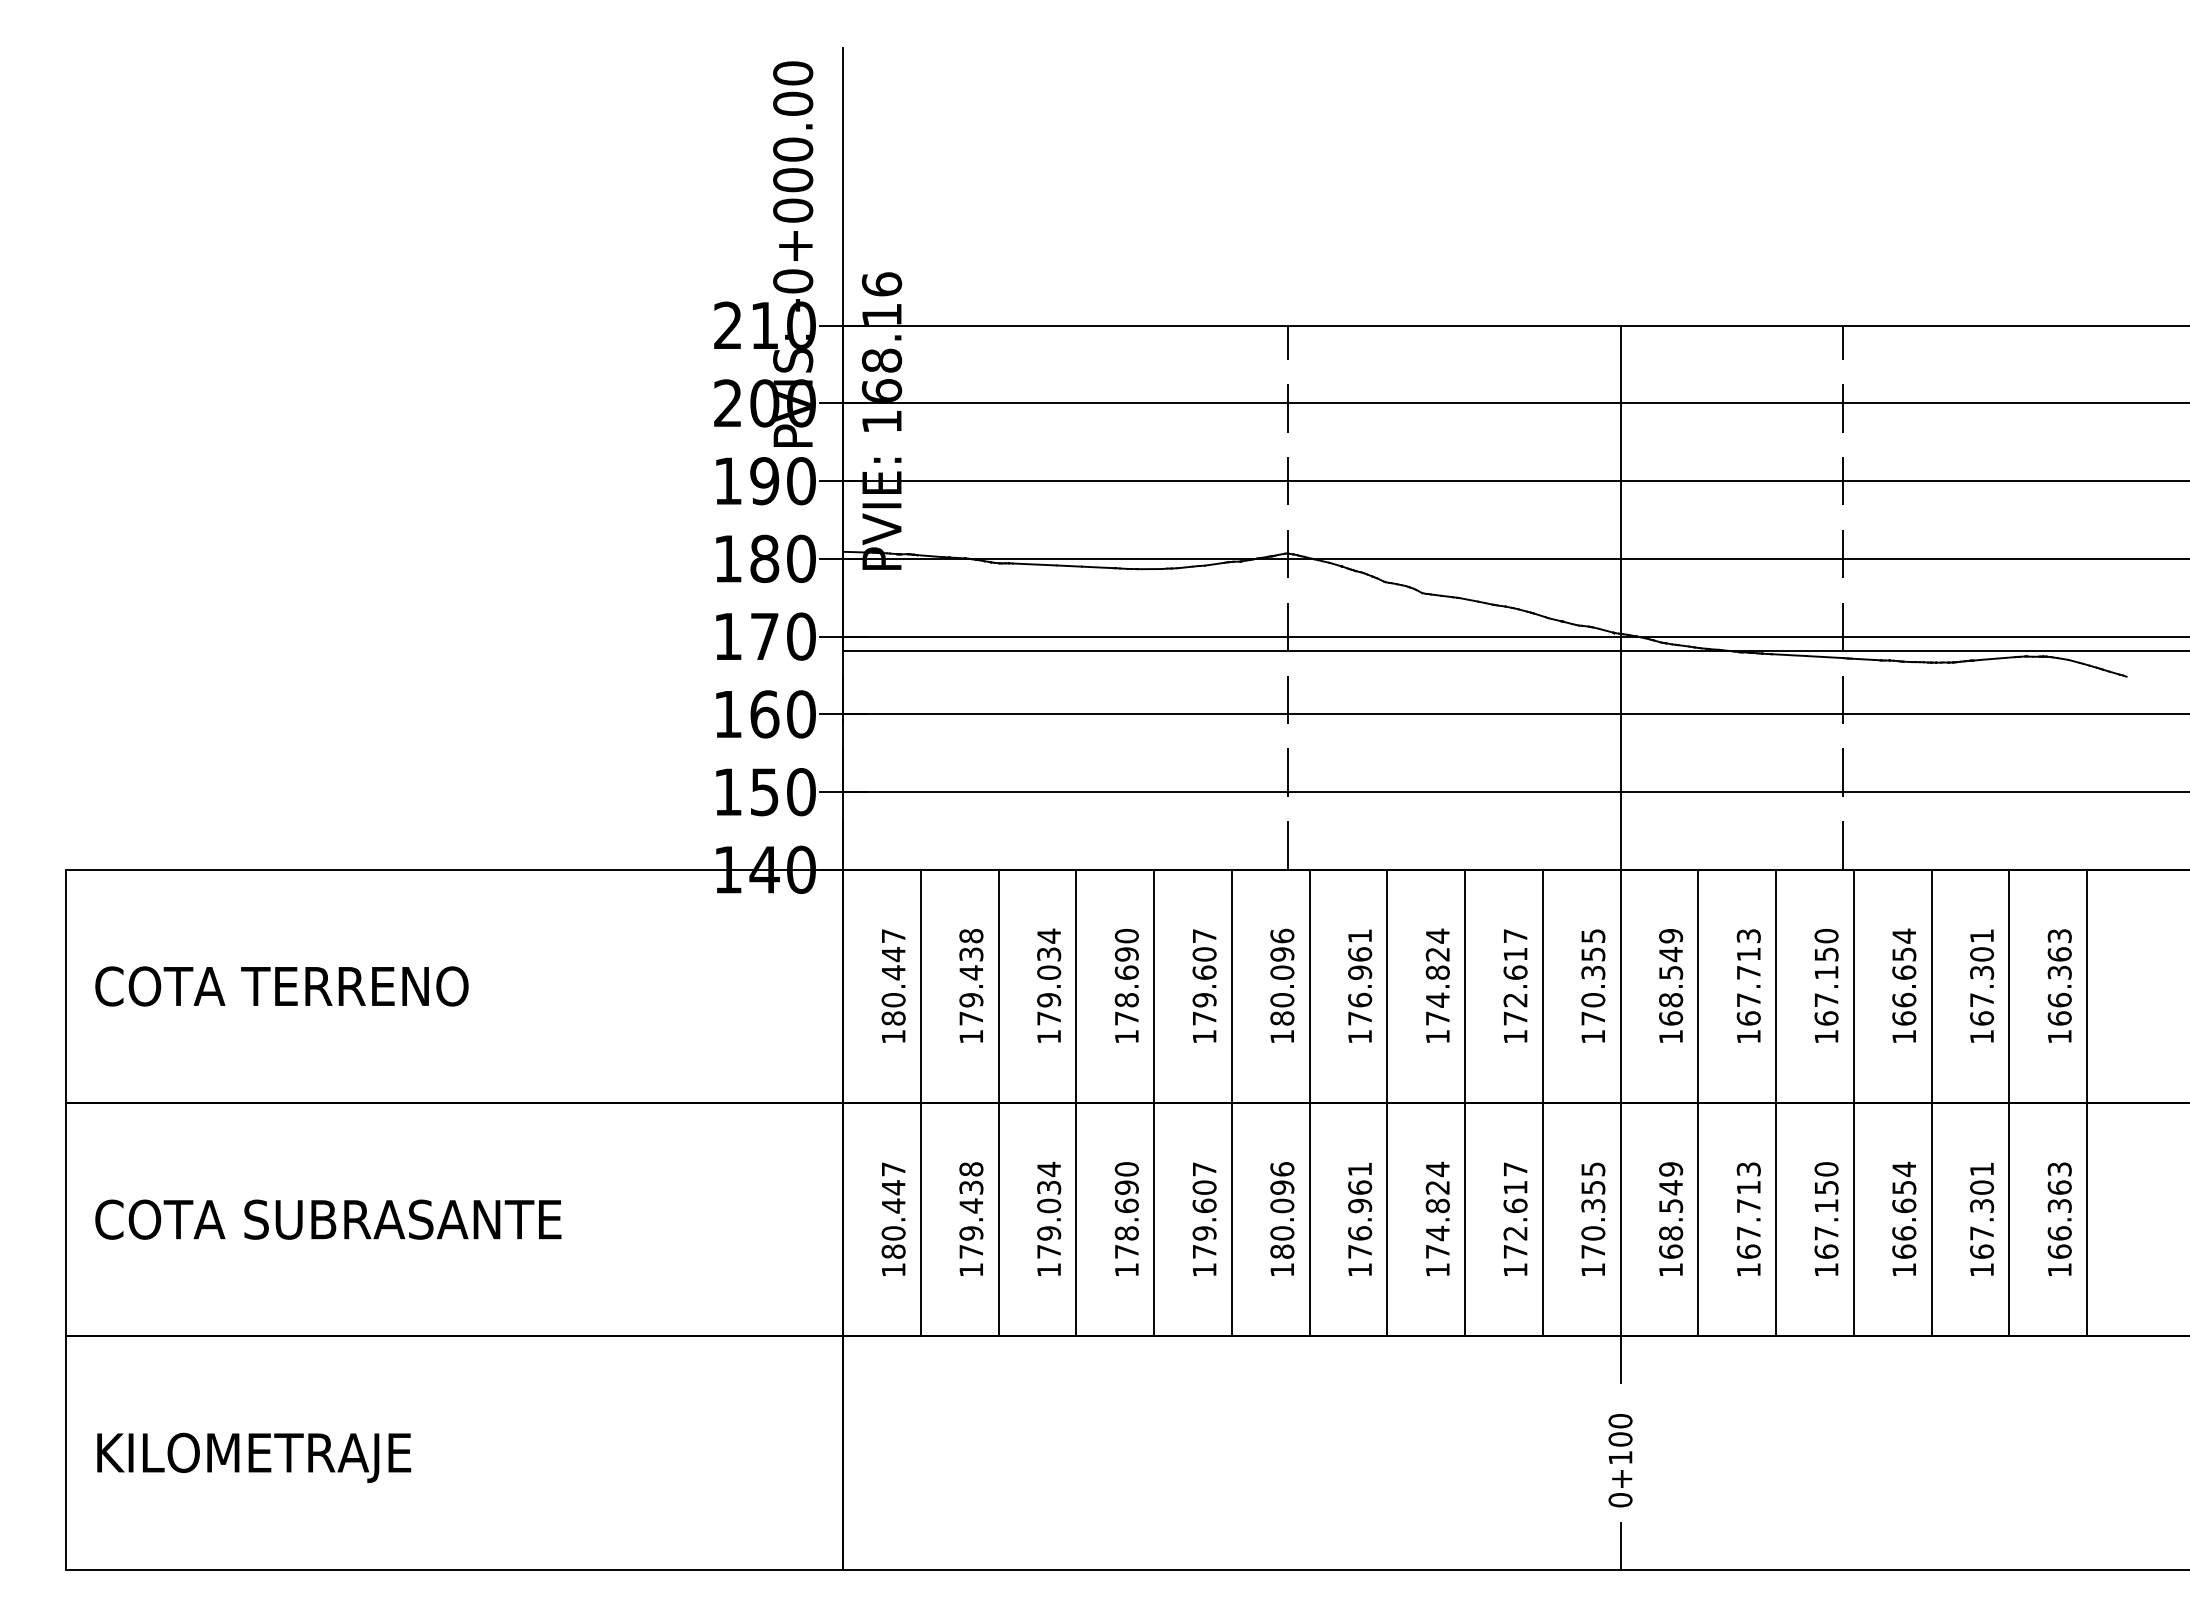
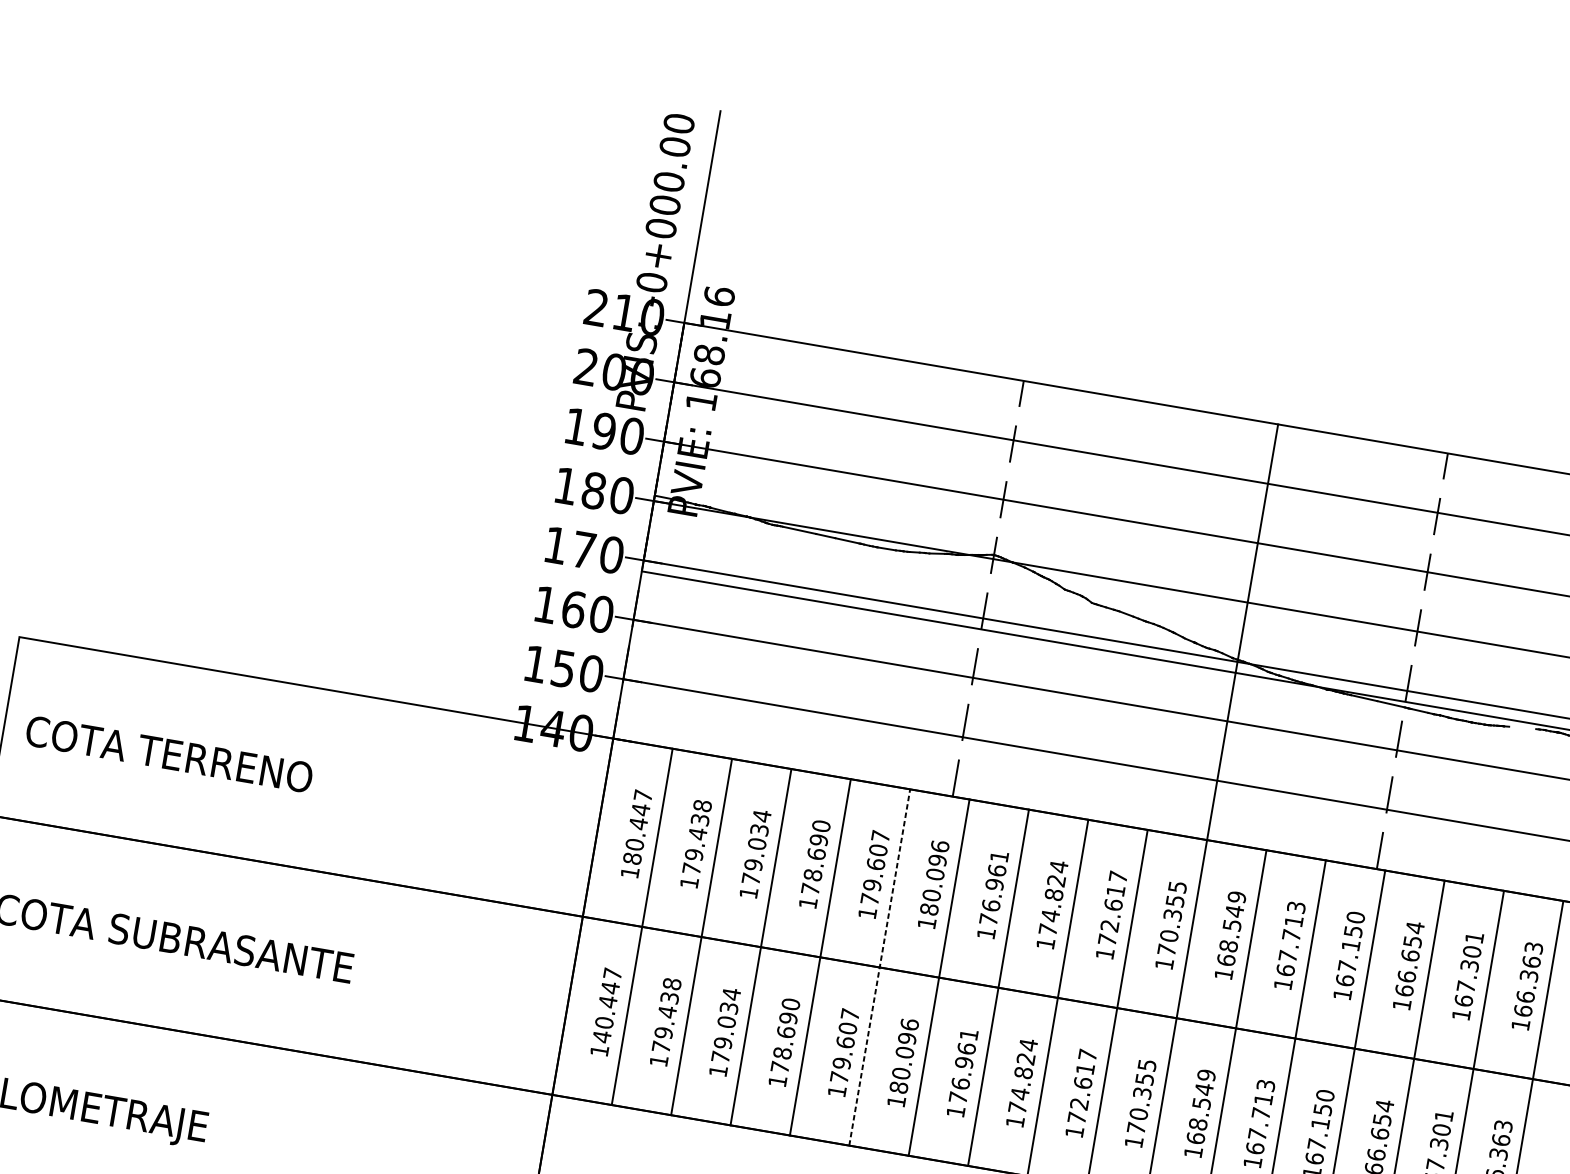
line: (1997, 658) -> (1522, 727), removed
line: (1231, 1102) -> (879, 966), solid -> dashed
text: (893, 1251) -> (601, 1036), 180.447 -> 140.447

